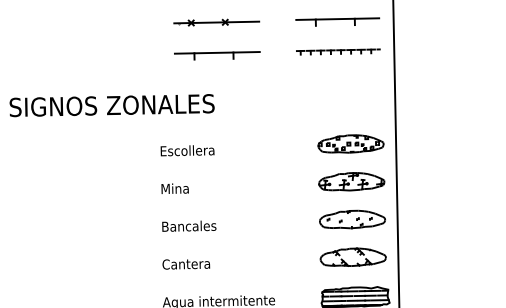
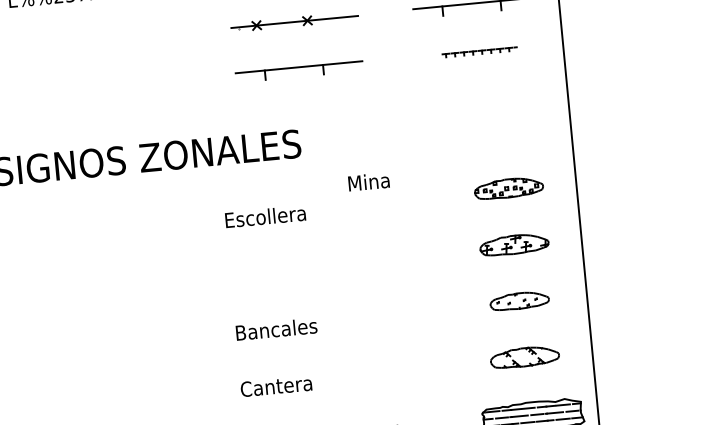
part: (338, 51) -> (479, 51), size x0.6
part: (350, 143) -> (508, 187), size x0.7
part: (351, 181) -> (513, 244), size x0.7
text: (174, 188) -> (367, 181), moved
part: (352, 219) -> (519, 301), size x0.6
part: (352, 256) -> (523, 356), size x0.7

